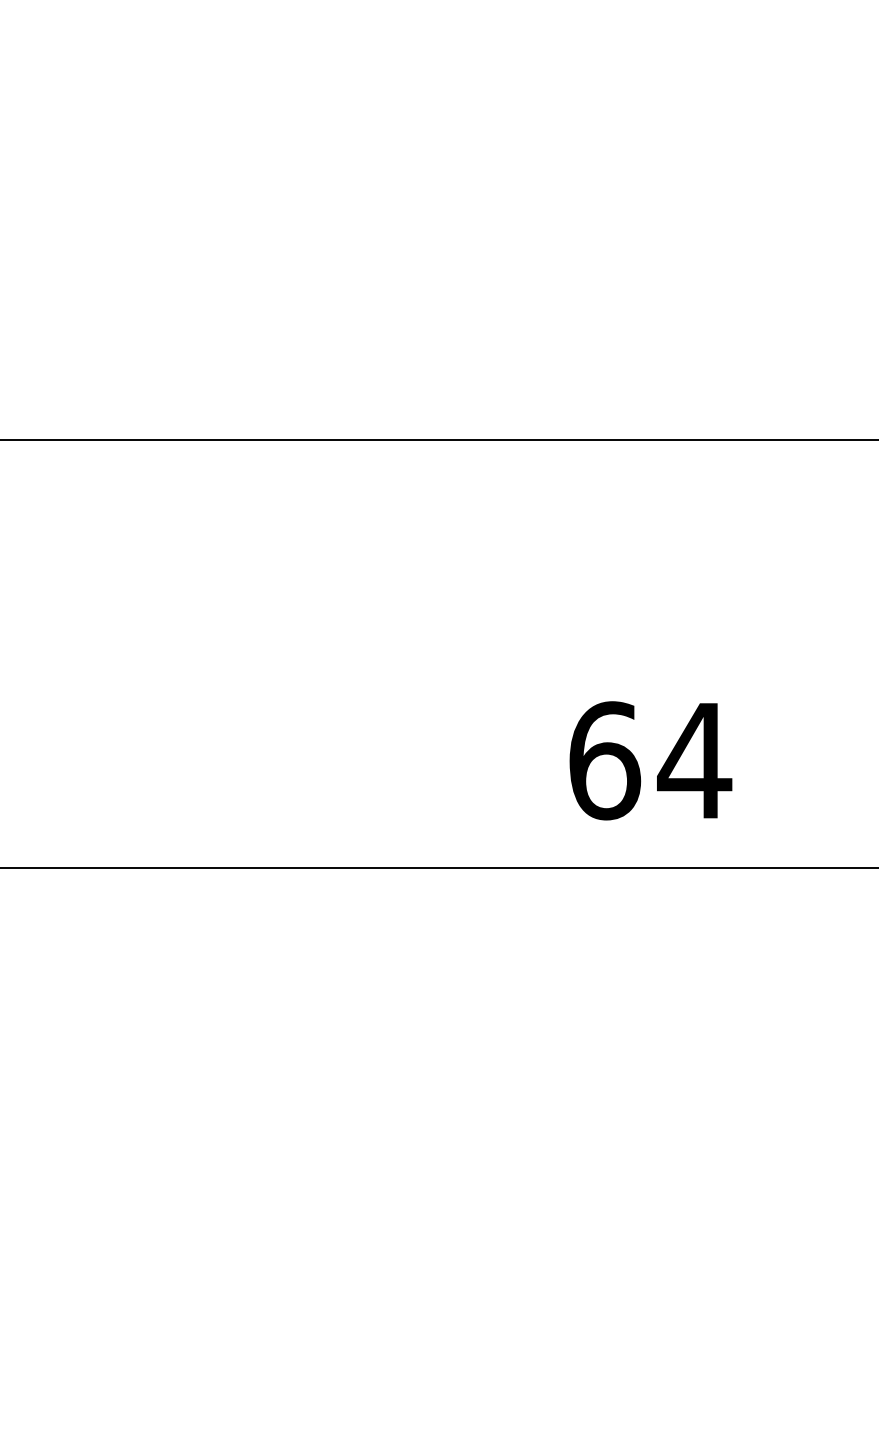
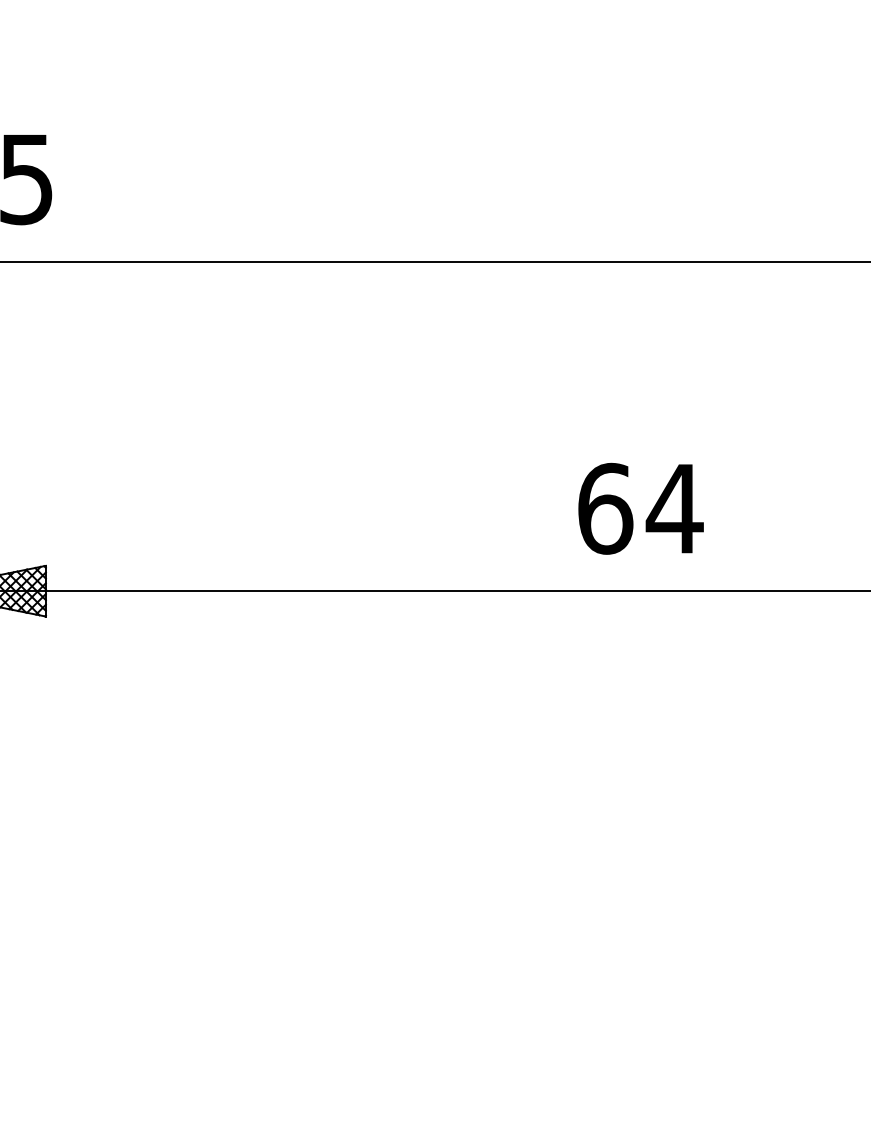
text: (650, 760) -> (640, 508), moved

